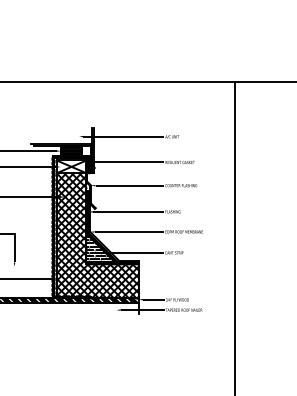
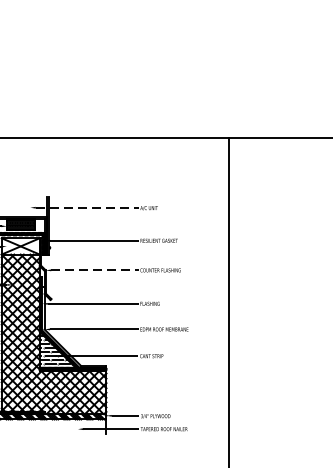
line: (124, 136) -> (88, 207), solid -> dashed
line: (130, 185) -> (95, 270), solid -> dashed

